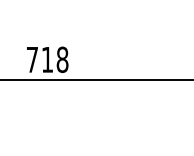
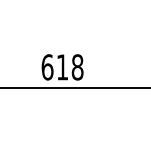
text: (32, 59) -> (47, 67), 718 -> 618

